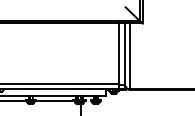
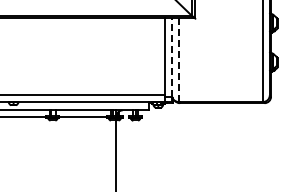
line: (124, 54) -> (172, 57), solid -> dashed
line: (129, 56) -> (178, 60), solid -> dashed

